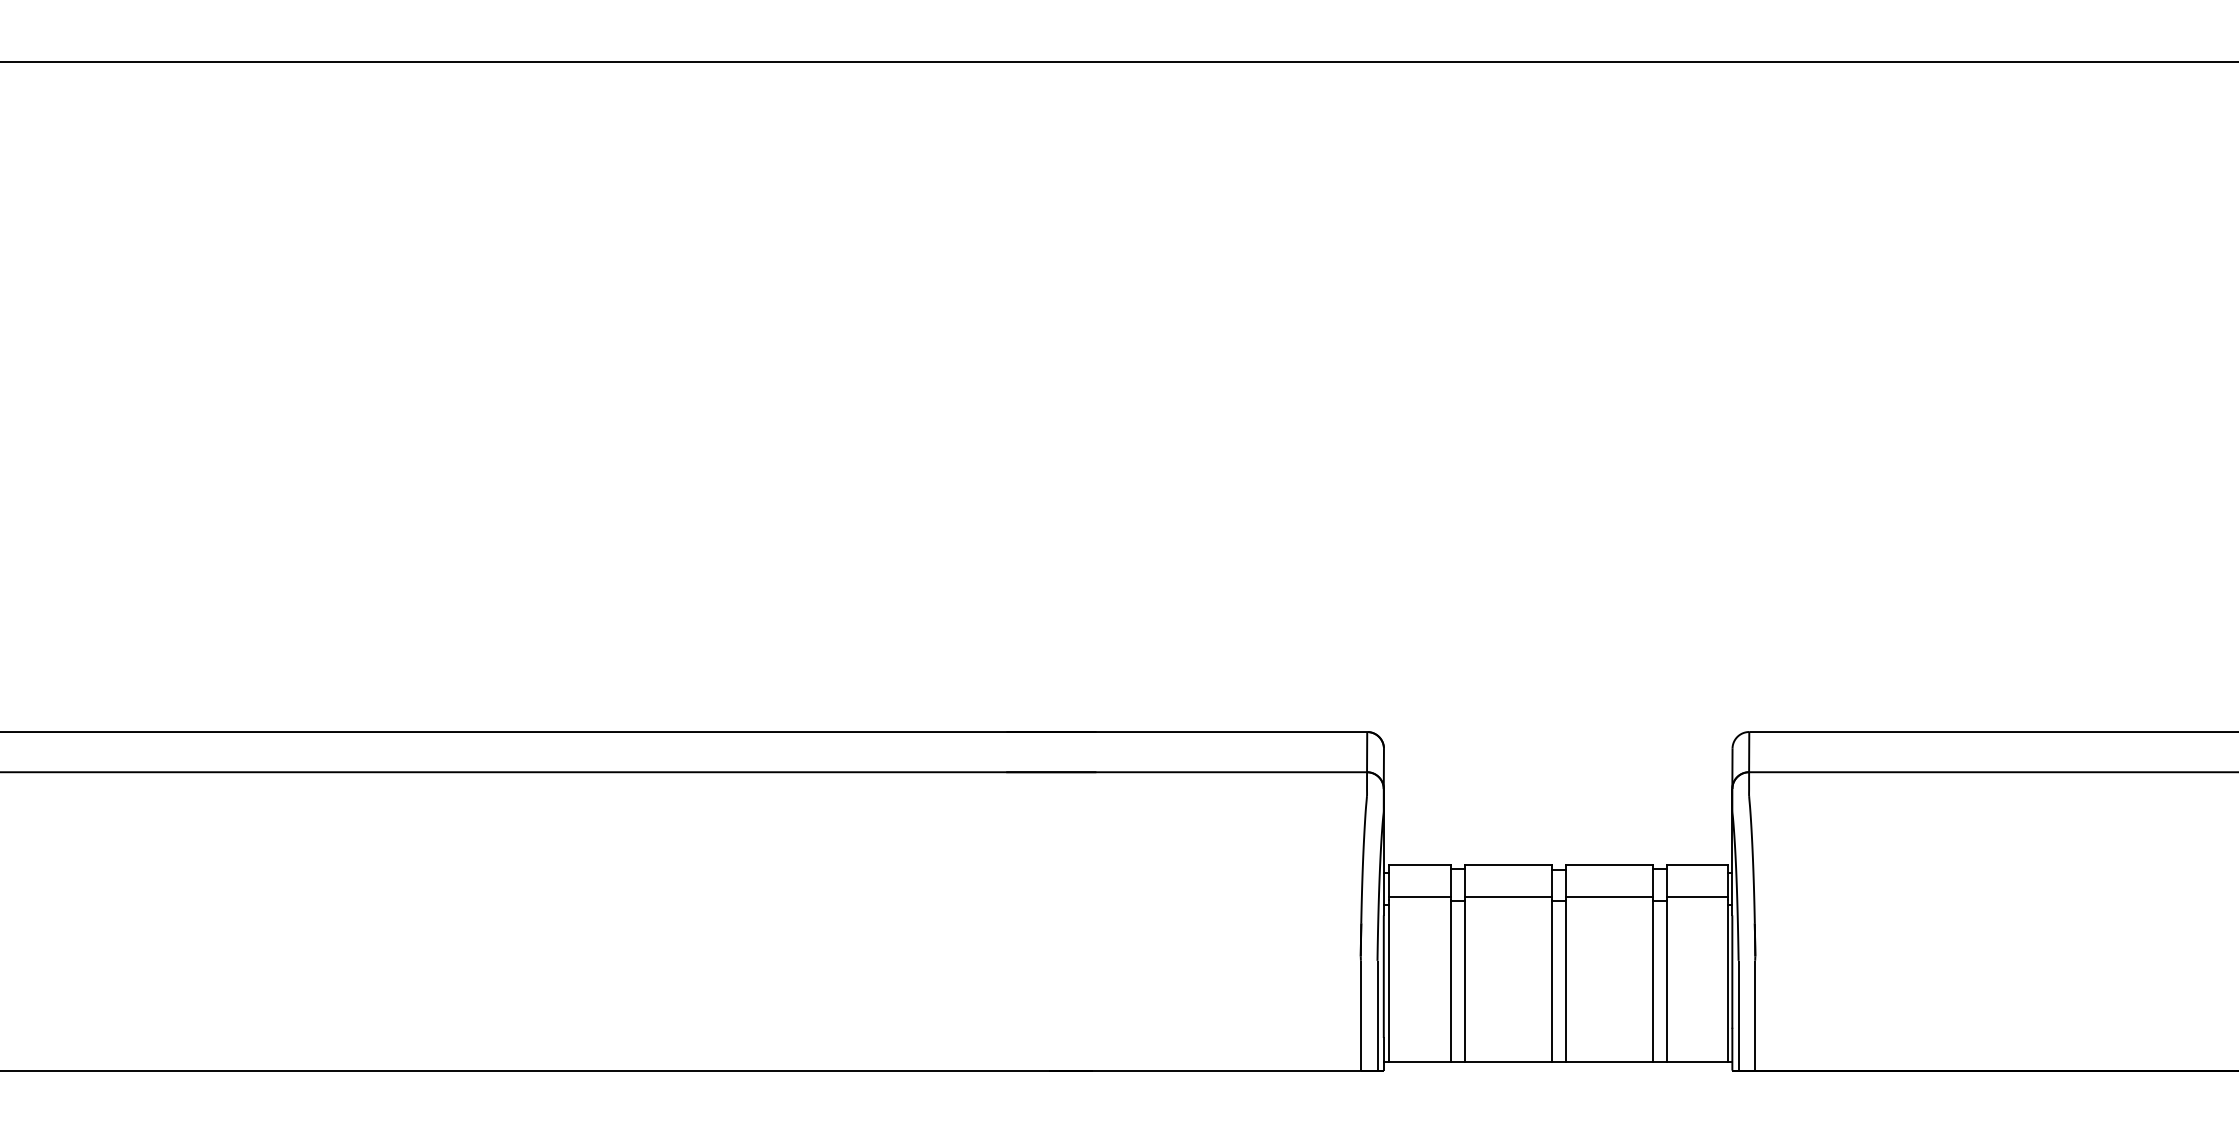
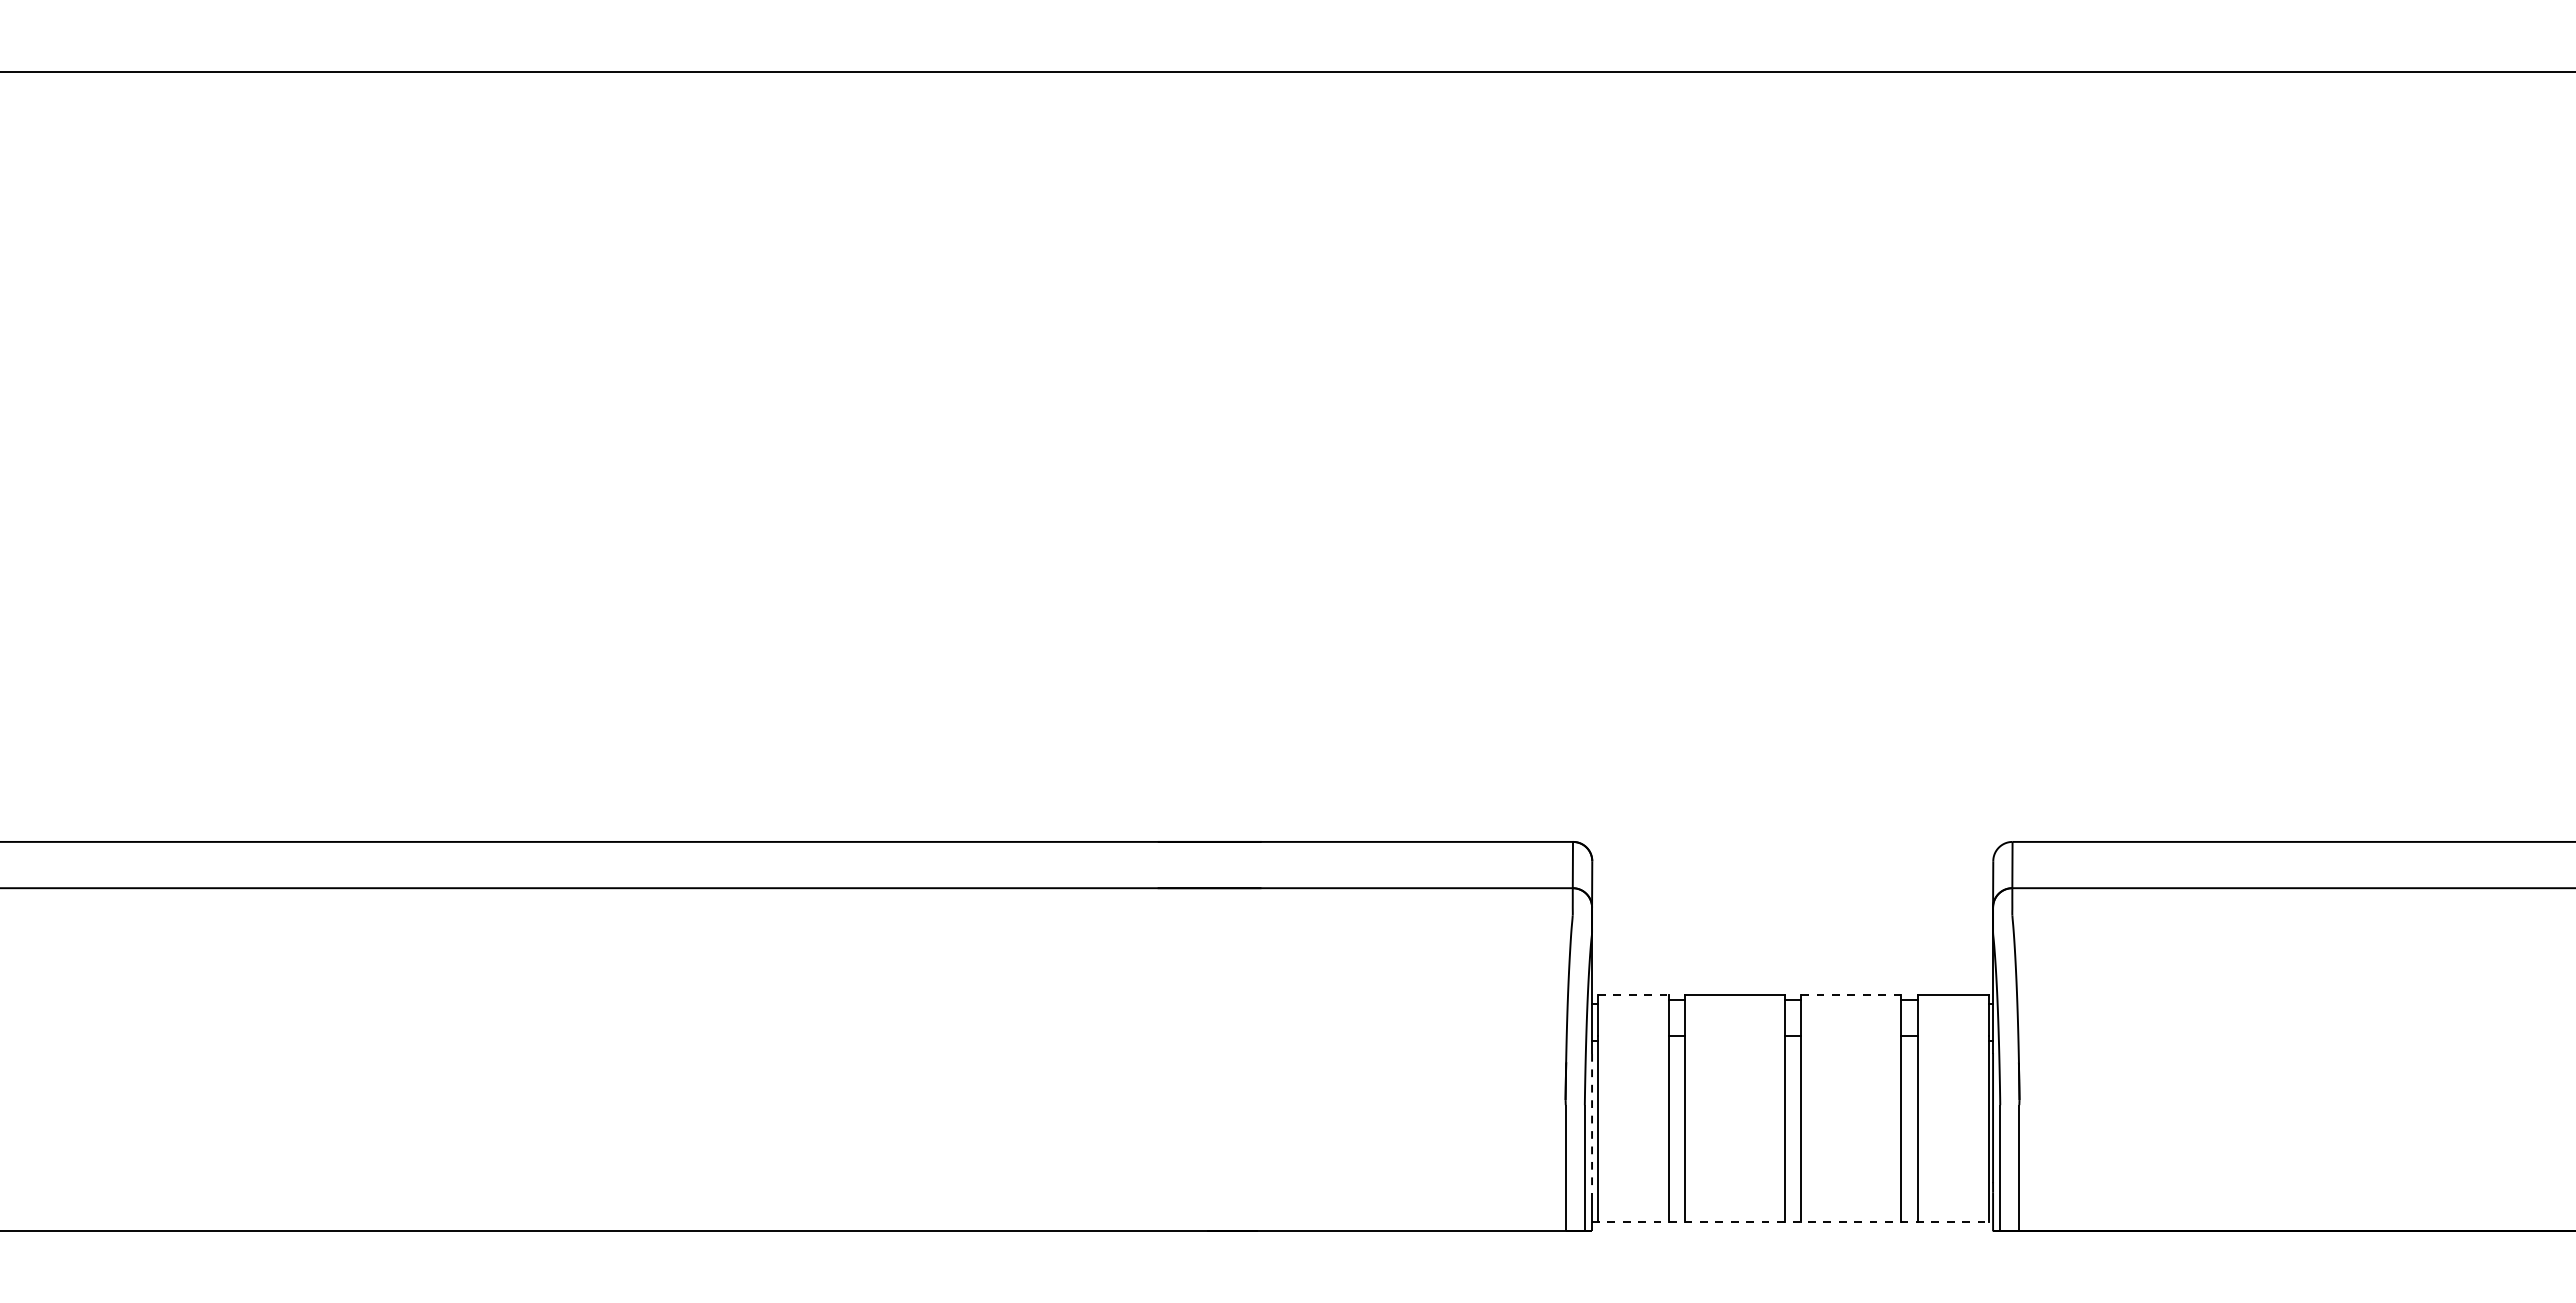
line: (1419, 865) -> (1633, 995), solid -> dashed
line: (1609, 865) -> (1851, 995), solid -> dashed
line: (1419, 896) -> (1633, 1031), removed
line: (1508, 896) -> (1735, 1031), removed
line: (1609, 896) -> (1851, 1031), removed
line: (1697, 896) -> (1952, 1031), removed
line: (1384, 976) -> (1592, 1123), solid -> dashed
line: (1558, 1061) -> (1792, 1221), solid -> dashed

